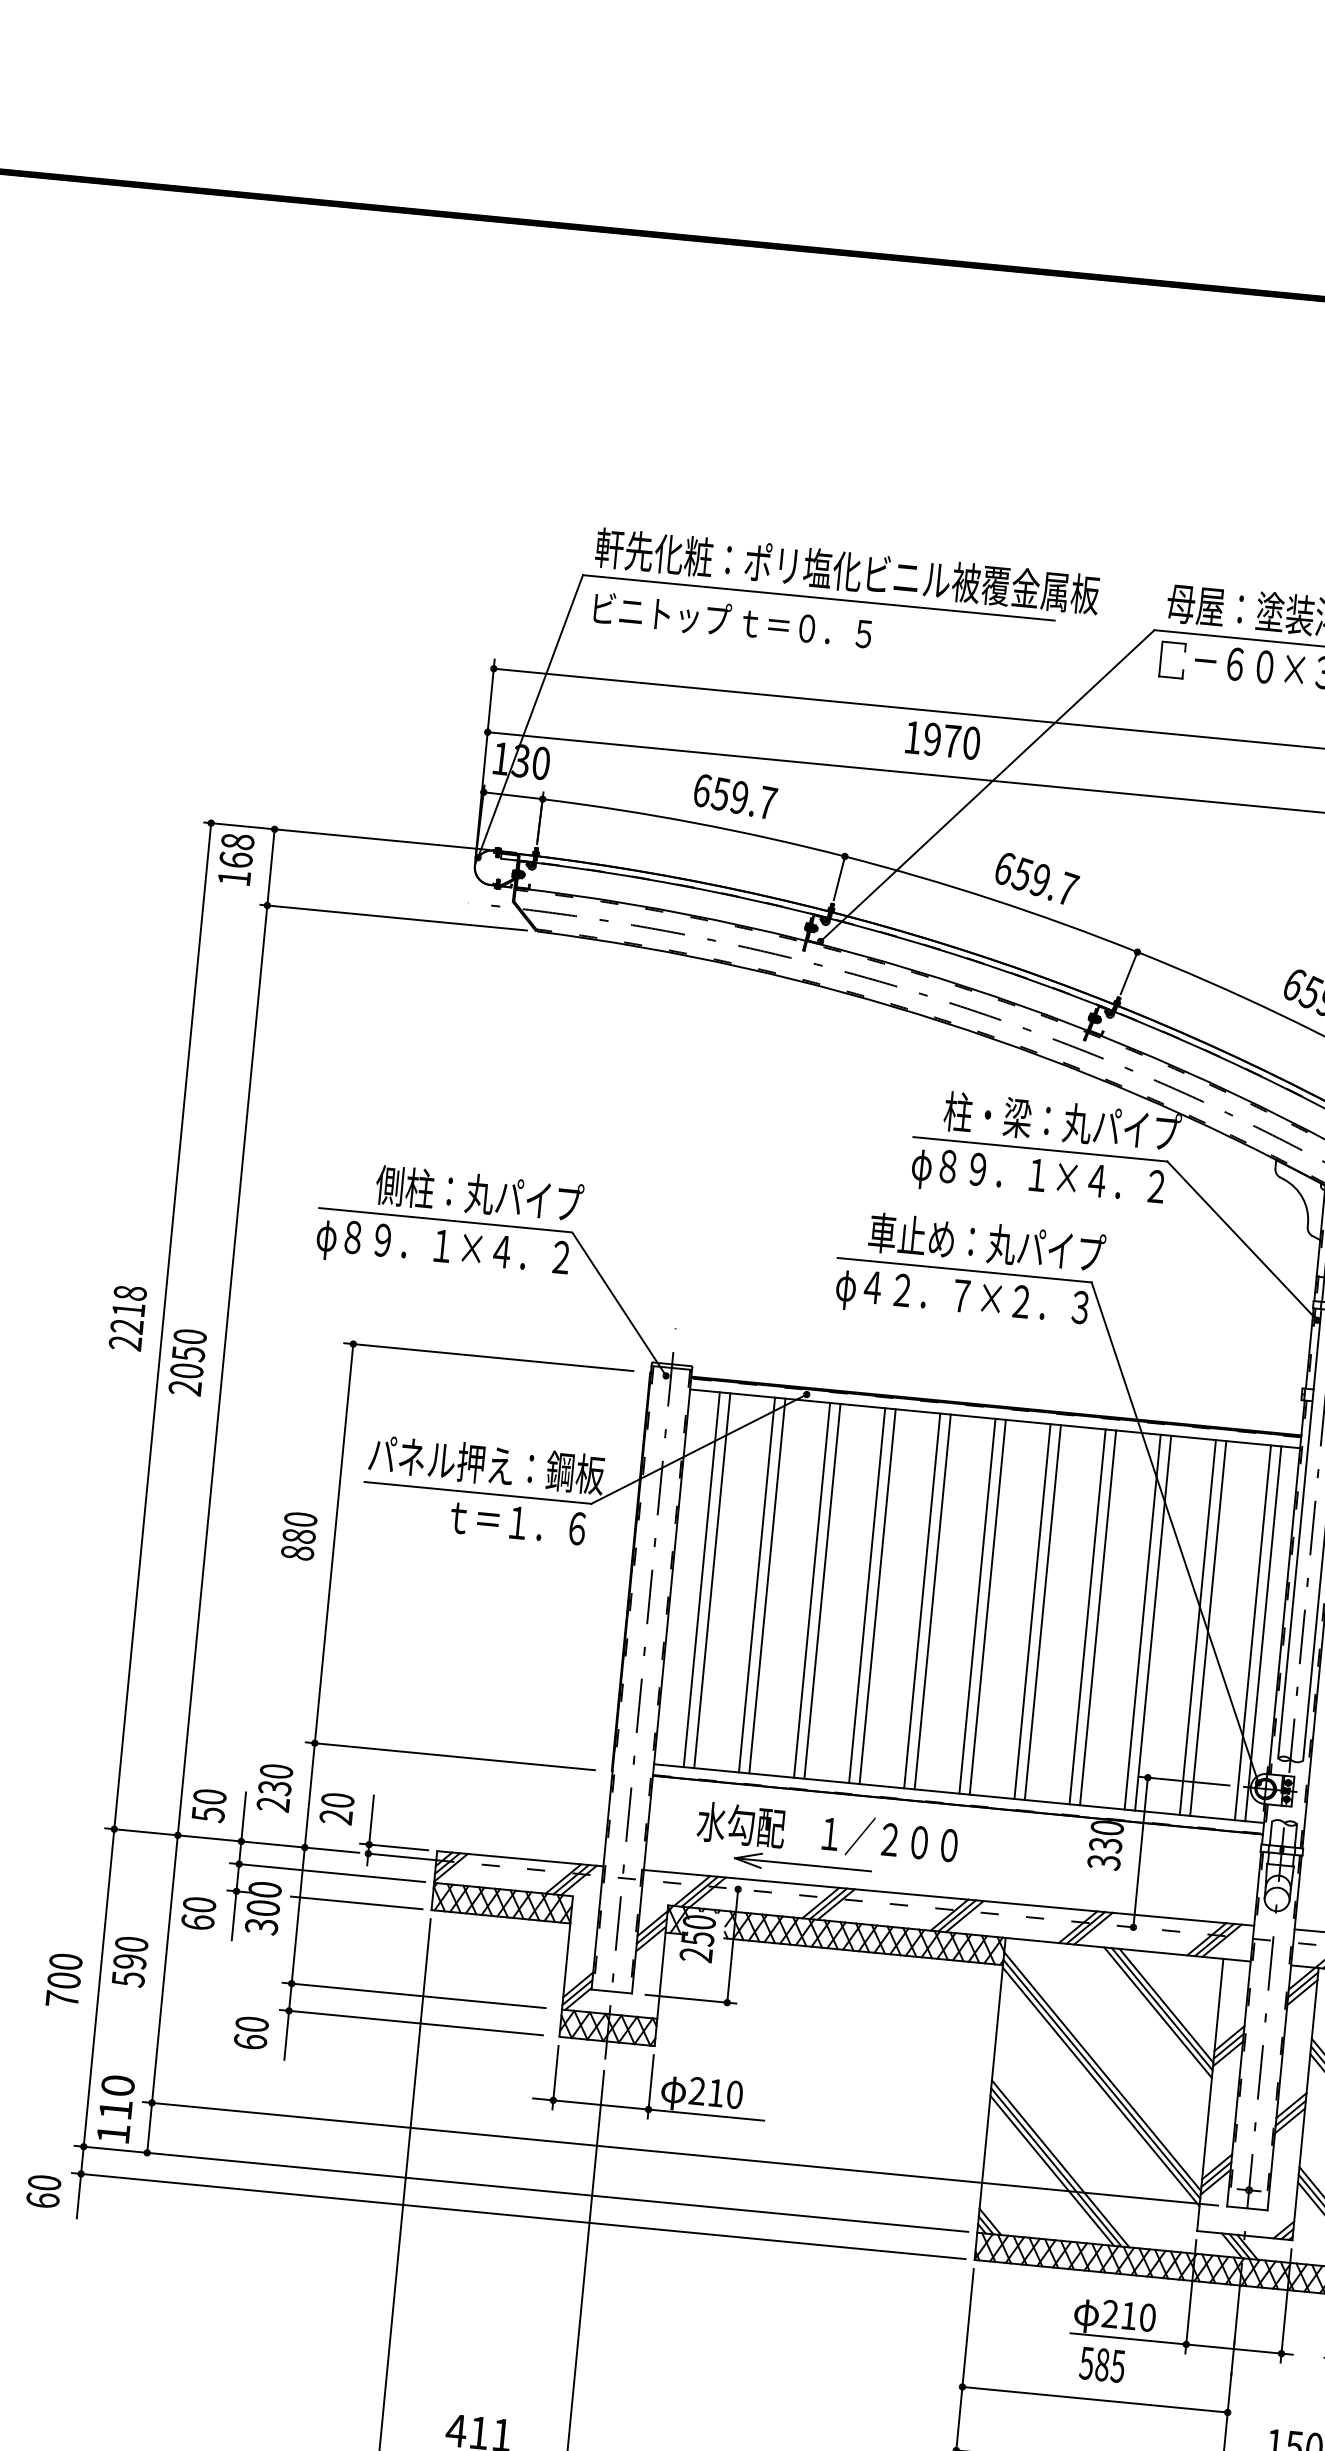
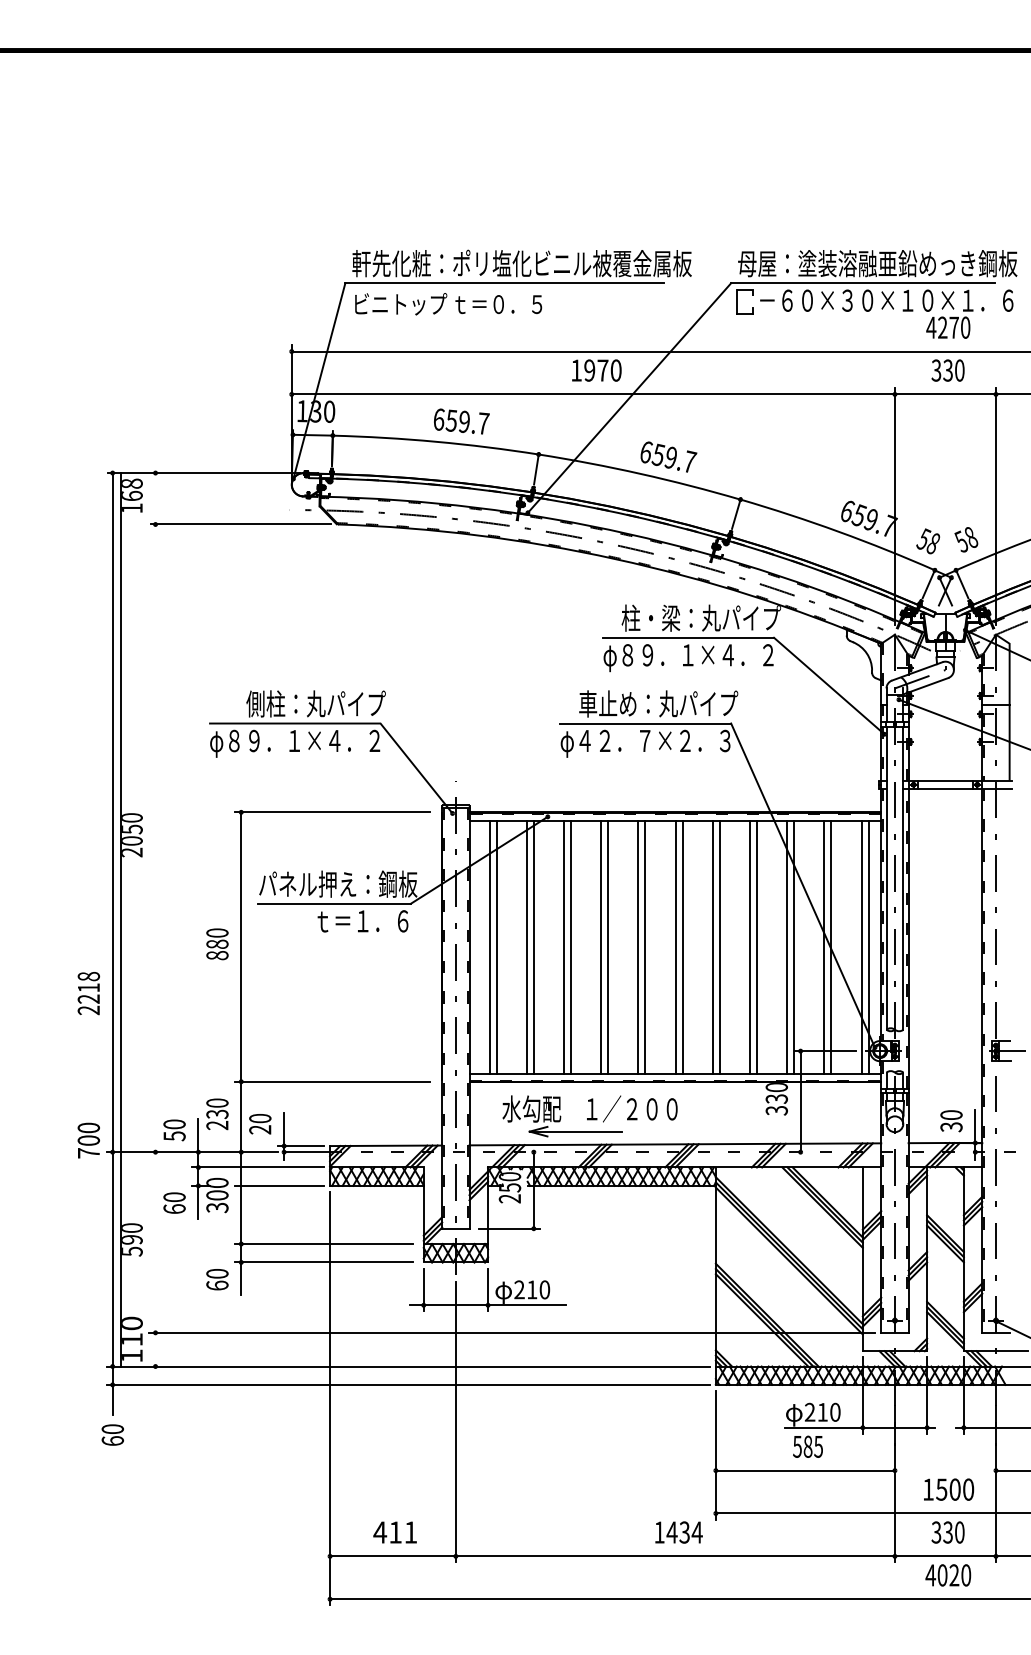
text: (127, 1318) -> (88, 993), moved
line: (210, 1490) -> (120, 919), moved
text: (63, 1980) -> (88, 1140), moved
text: (43, 2190) -> (112, 1434), moved

